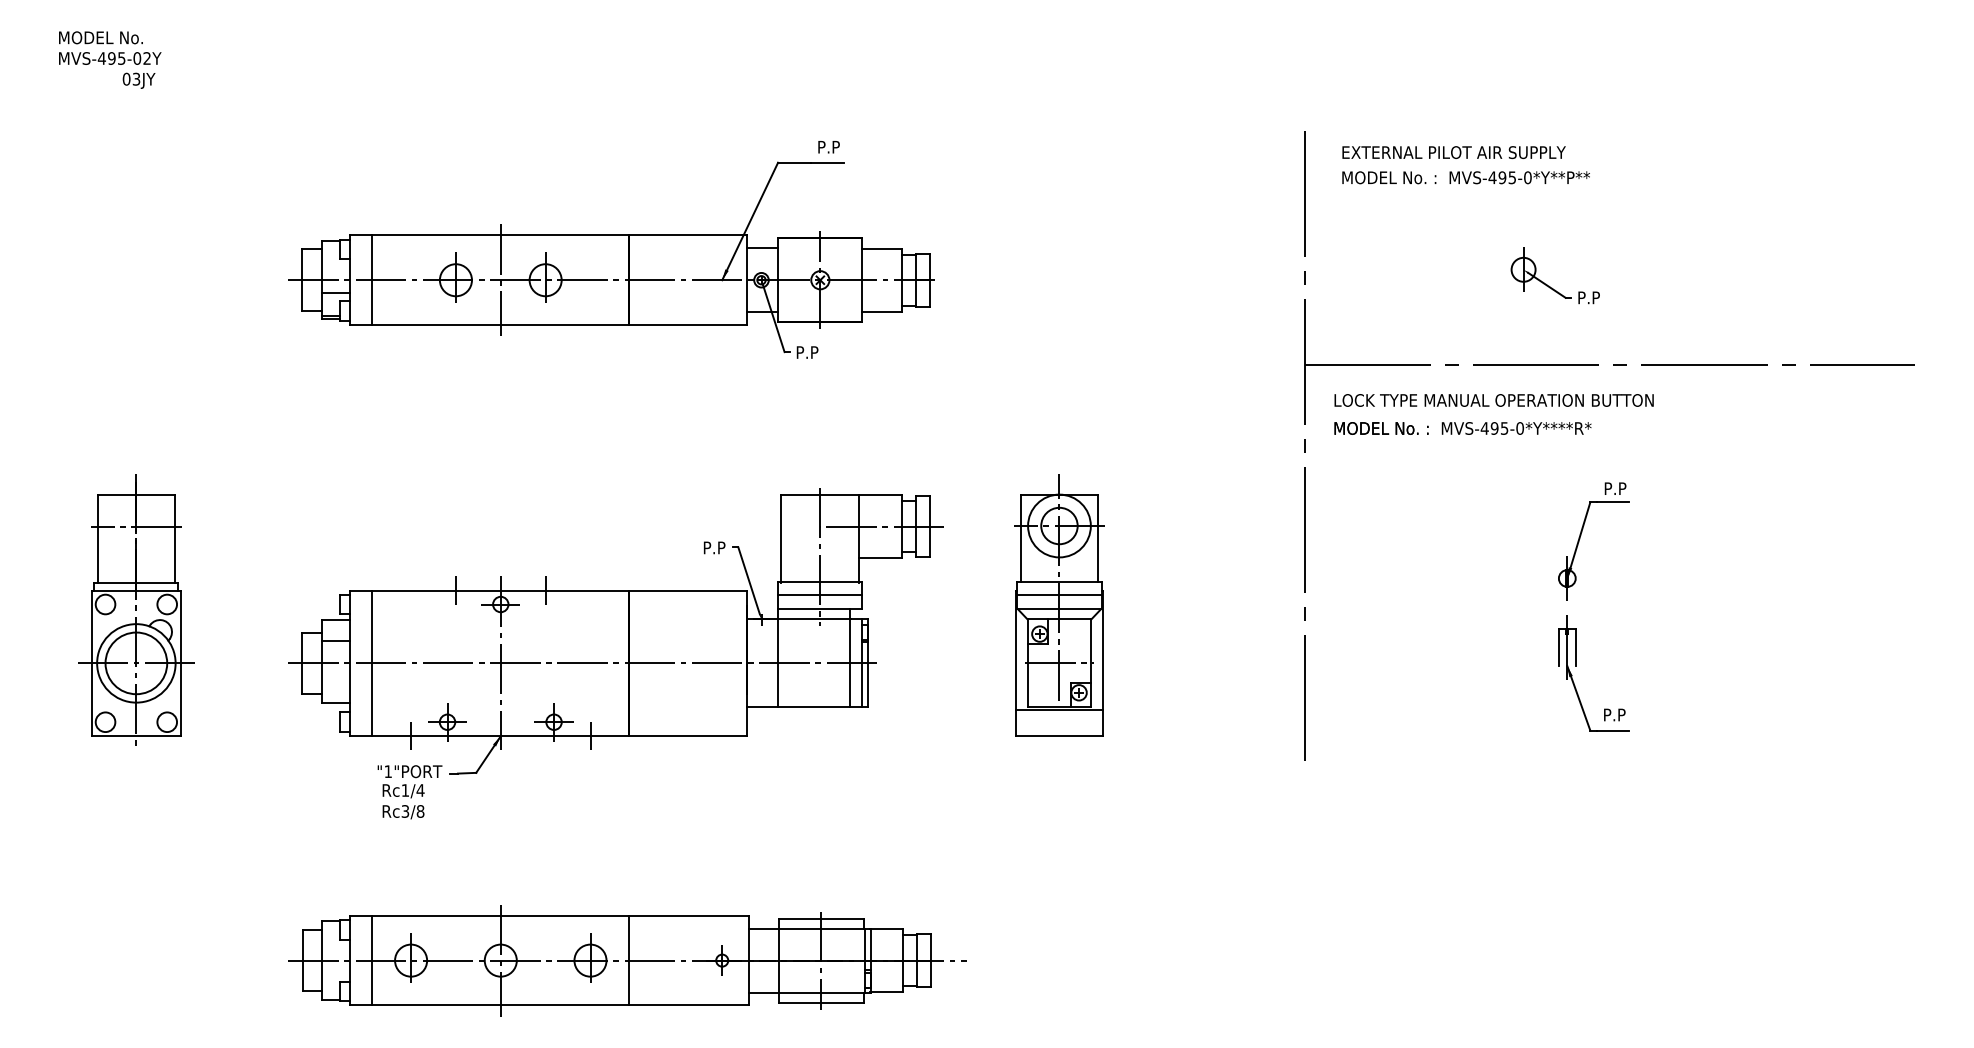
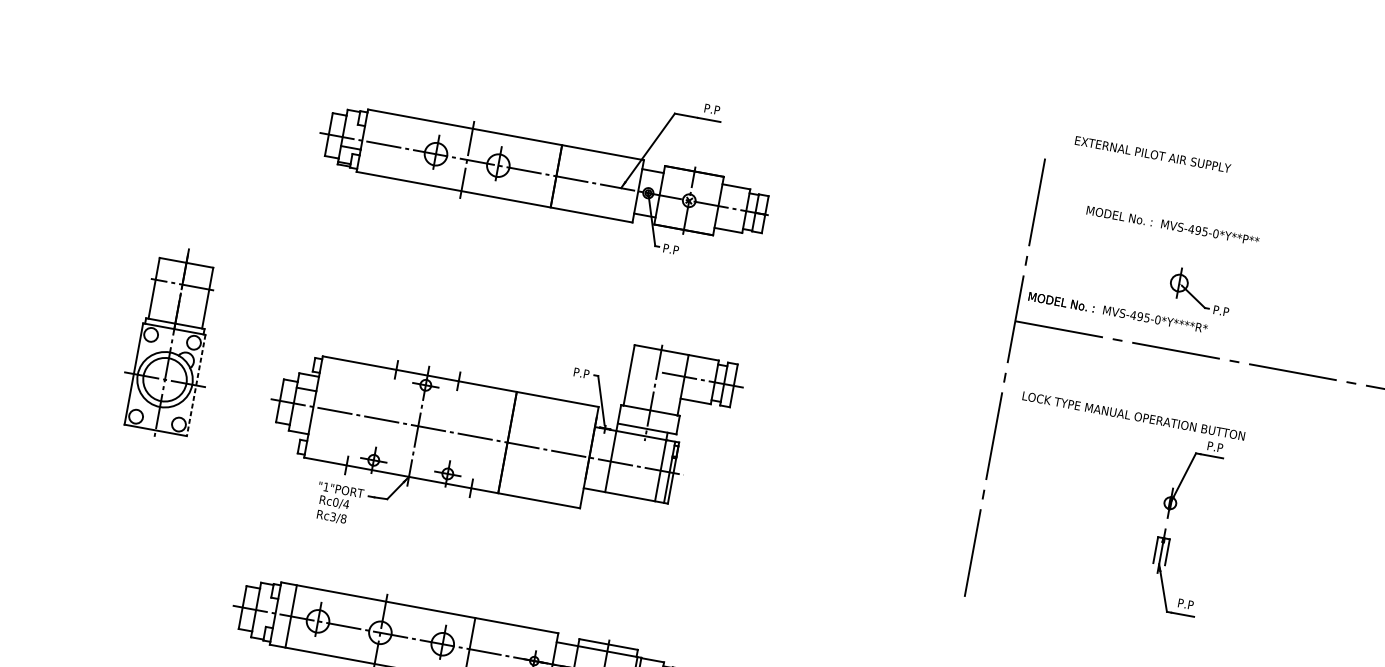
text: (1453, 152) -> (1152, 154), moved
text: (1465, 177) -> (1172, 225), moved
line: (372, 280) -> (377, 143), removed
text: (1493, 400) -> (1133, 416), moved
text: (1462, 428) -> (1117, 312), moved
line: (819, 594) -> (648, 419), removed
part: (1059, 605) -> (813, 457), removed
line: (181, 663) -> (196, 385), solid -> dashed
line: (372, 663) -> (329, 409), removed
text: (405, 790) -> (335, 502), Rc1/4 -> Rc0/4

